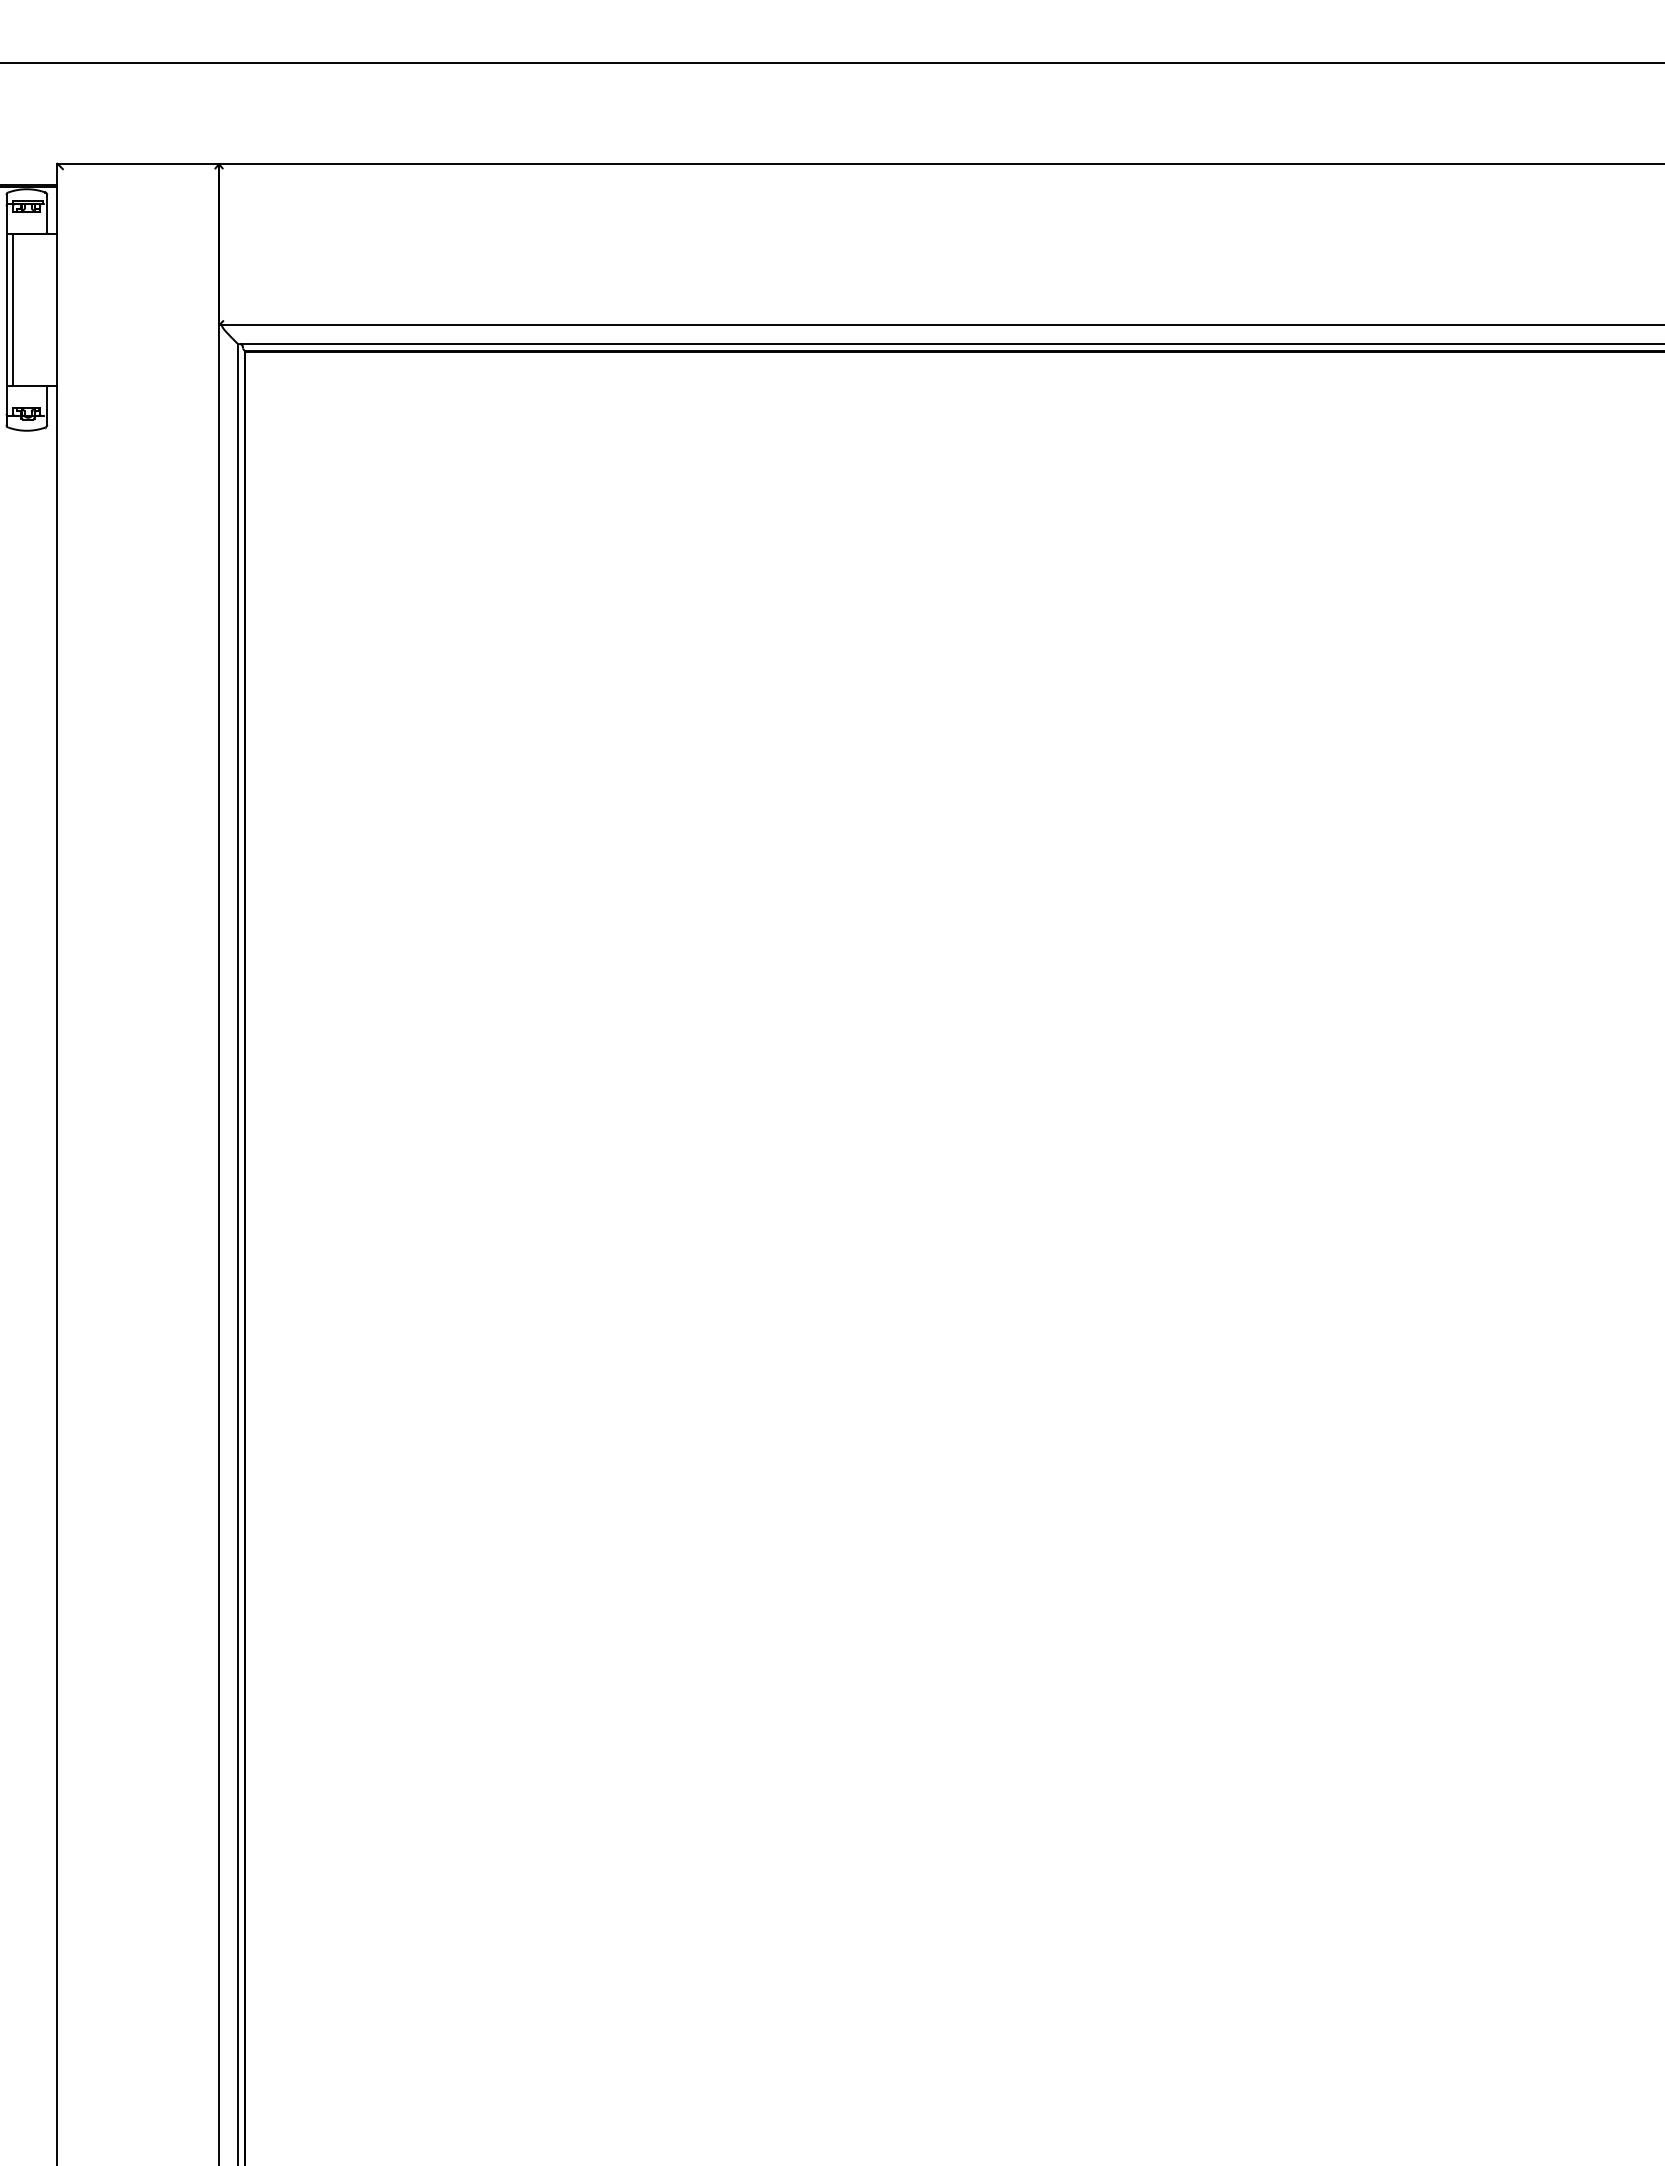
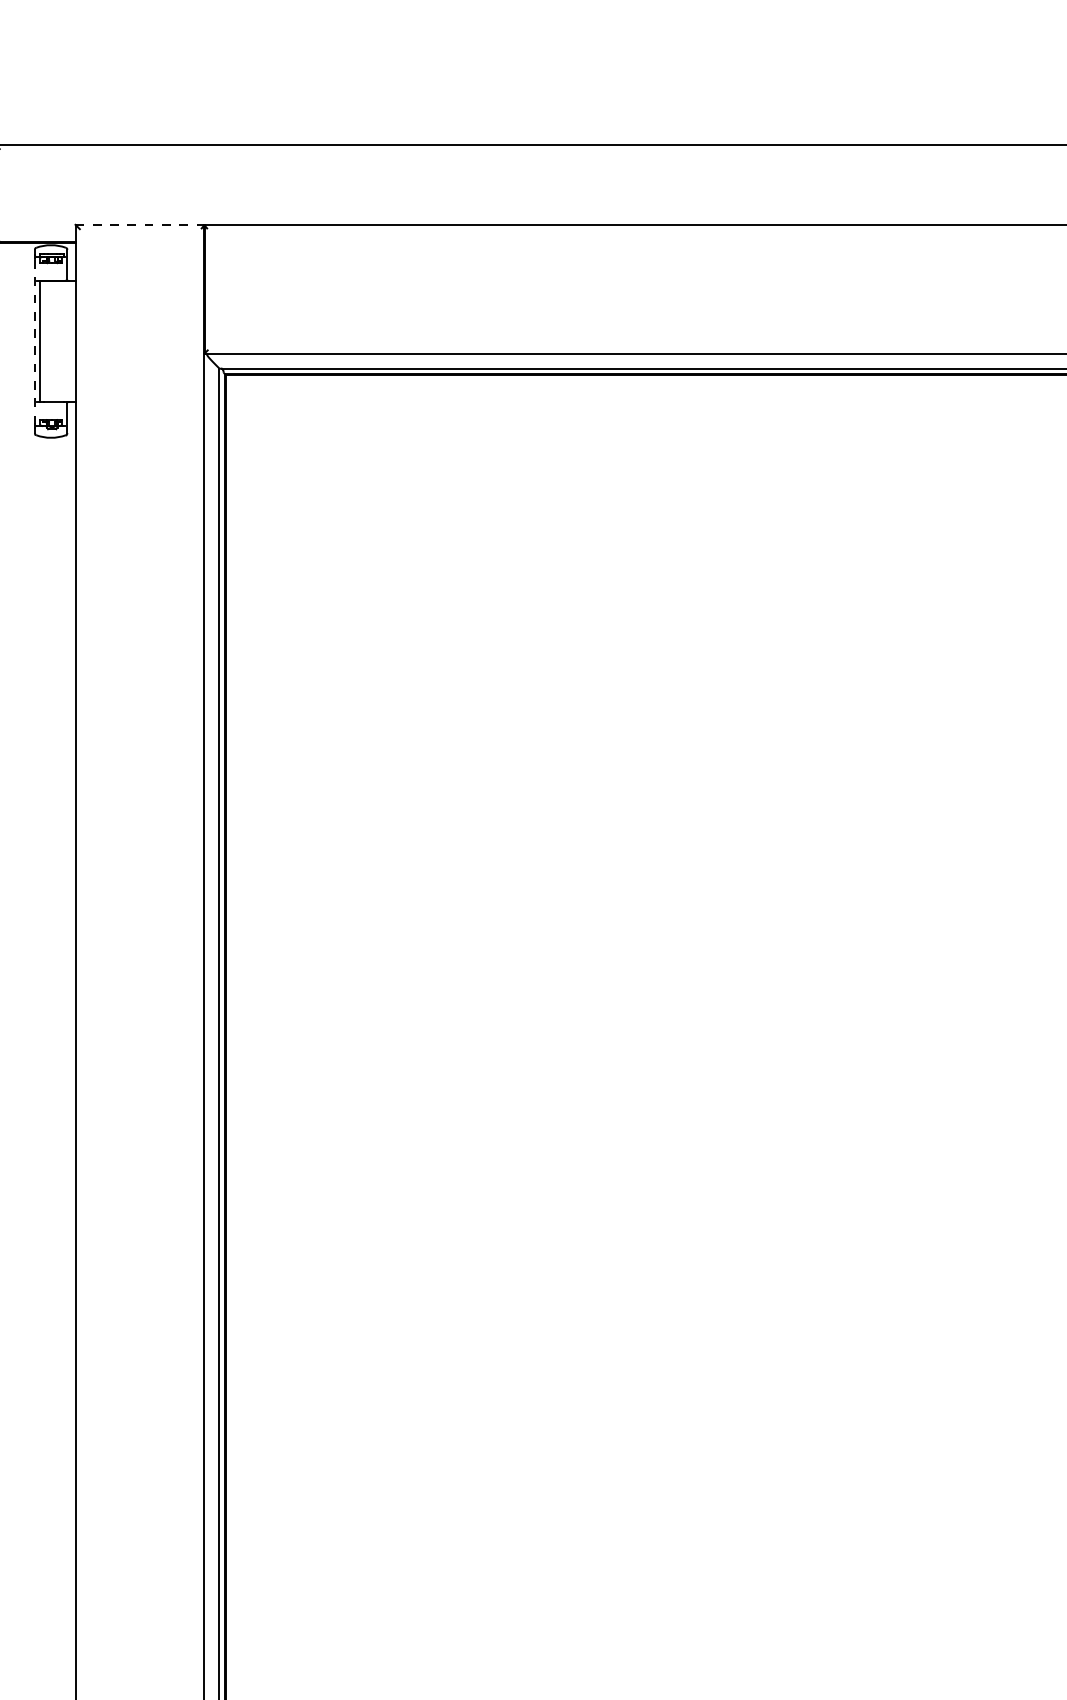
line: (138, 163) -> (140, 224), solid -> dashed
line: (6, 310) -> (34, 341), solid -> dashed

